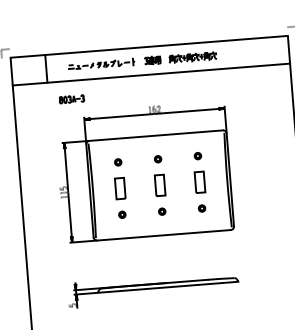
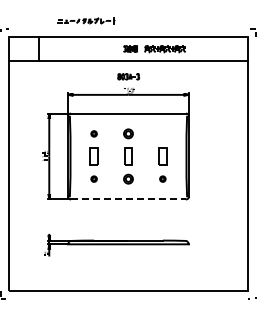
part: (101, 64) -> (86, 20), moved
part: (71, 99) -> (128, 76), moved
part: (197, 155) -> (162, 133), removed
part: (158, 158) -> (128, 133), size x1.6
part: (162, 210) -> (128, 178), size x1.6
line: (164, 235) -> (128, 199), solid -> dashed

